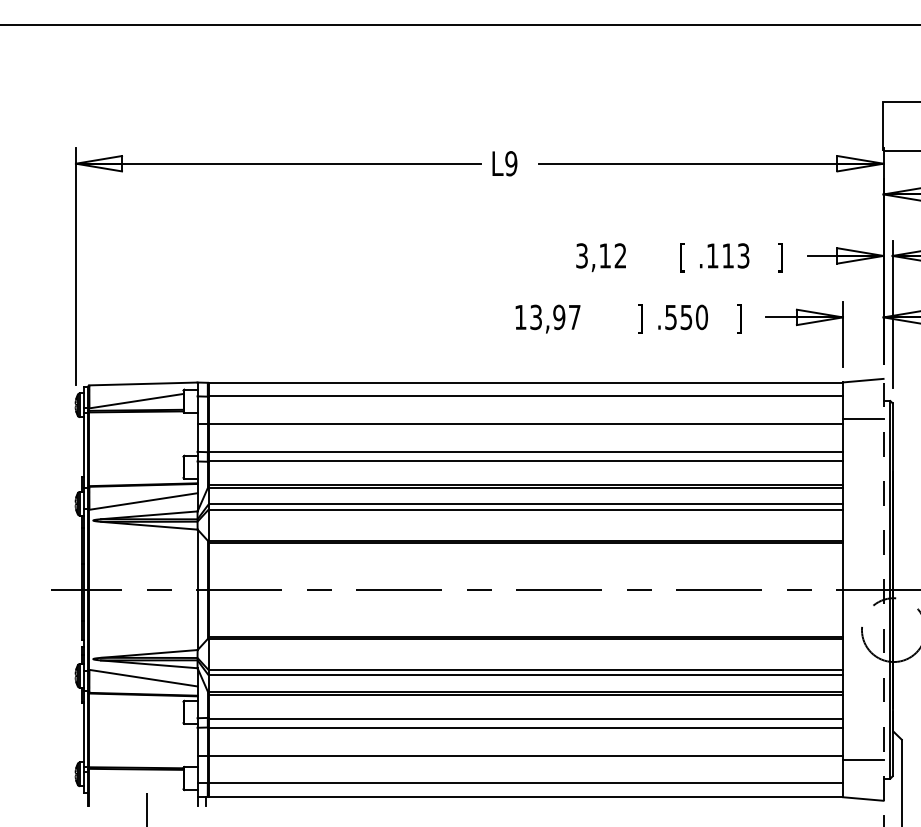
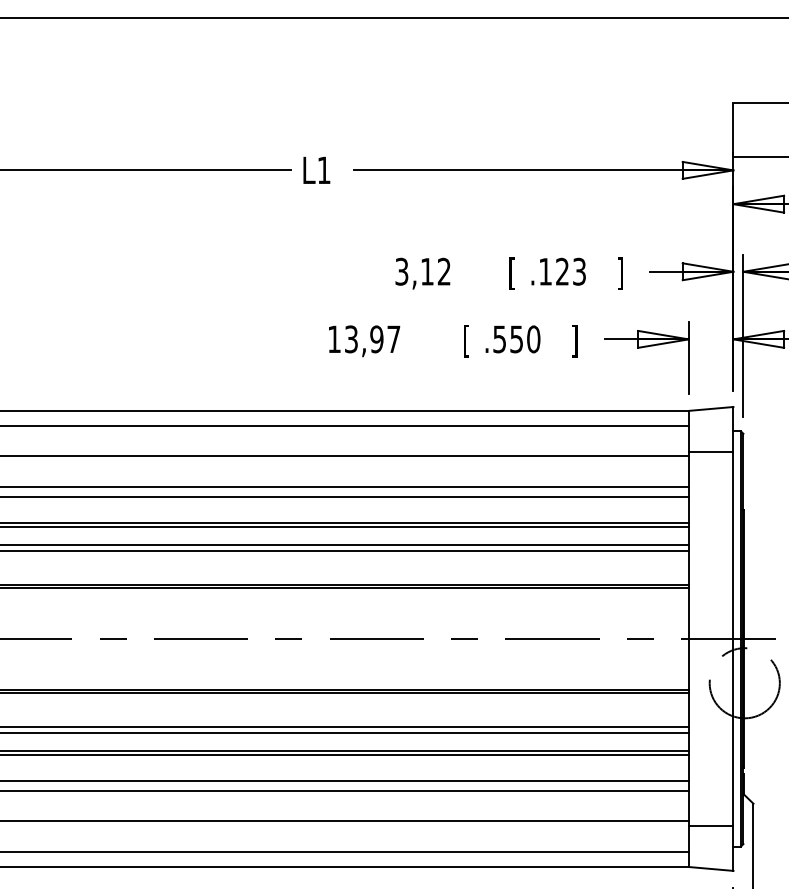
text: (511, 163) -> (324, 170), L9 -> L1
text: (727, 255) -> (561, 271), .113 -> .123
text: (640, 318) -> (466, 340), ] -> [
line: (883, 589) -> (733, 638), dashed -> solid

